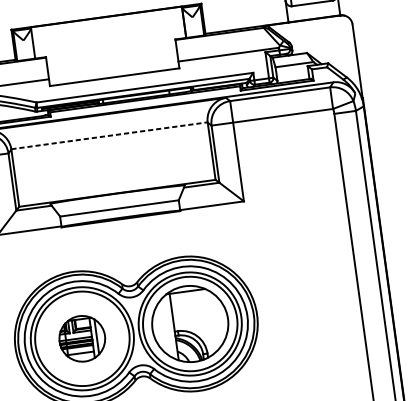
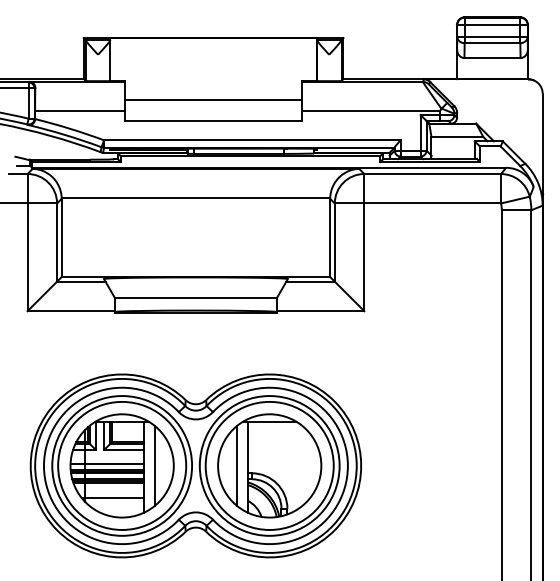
line: (112, 62) -> (213, 100), added
line: (109, 135) -> (196, 198), dashed -> solid
line: (165, 327) -> (236, 465), added
part: (81, 338) -> (121, 465), size x1.67

